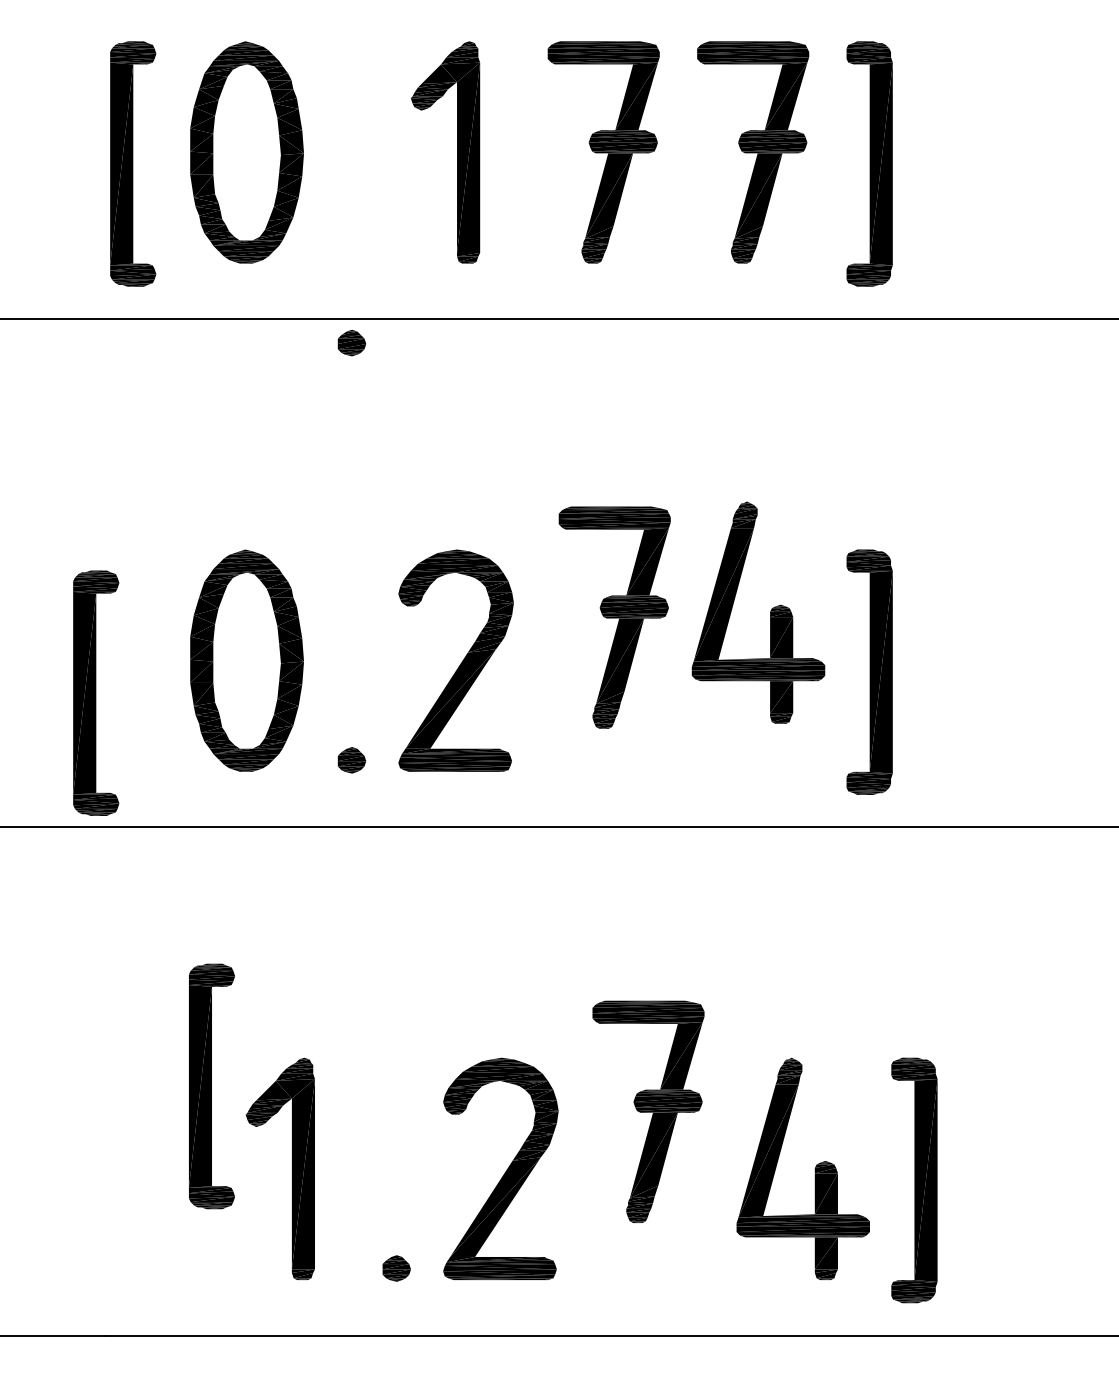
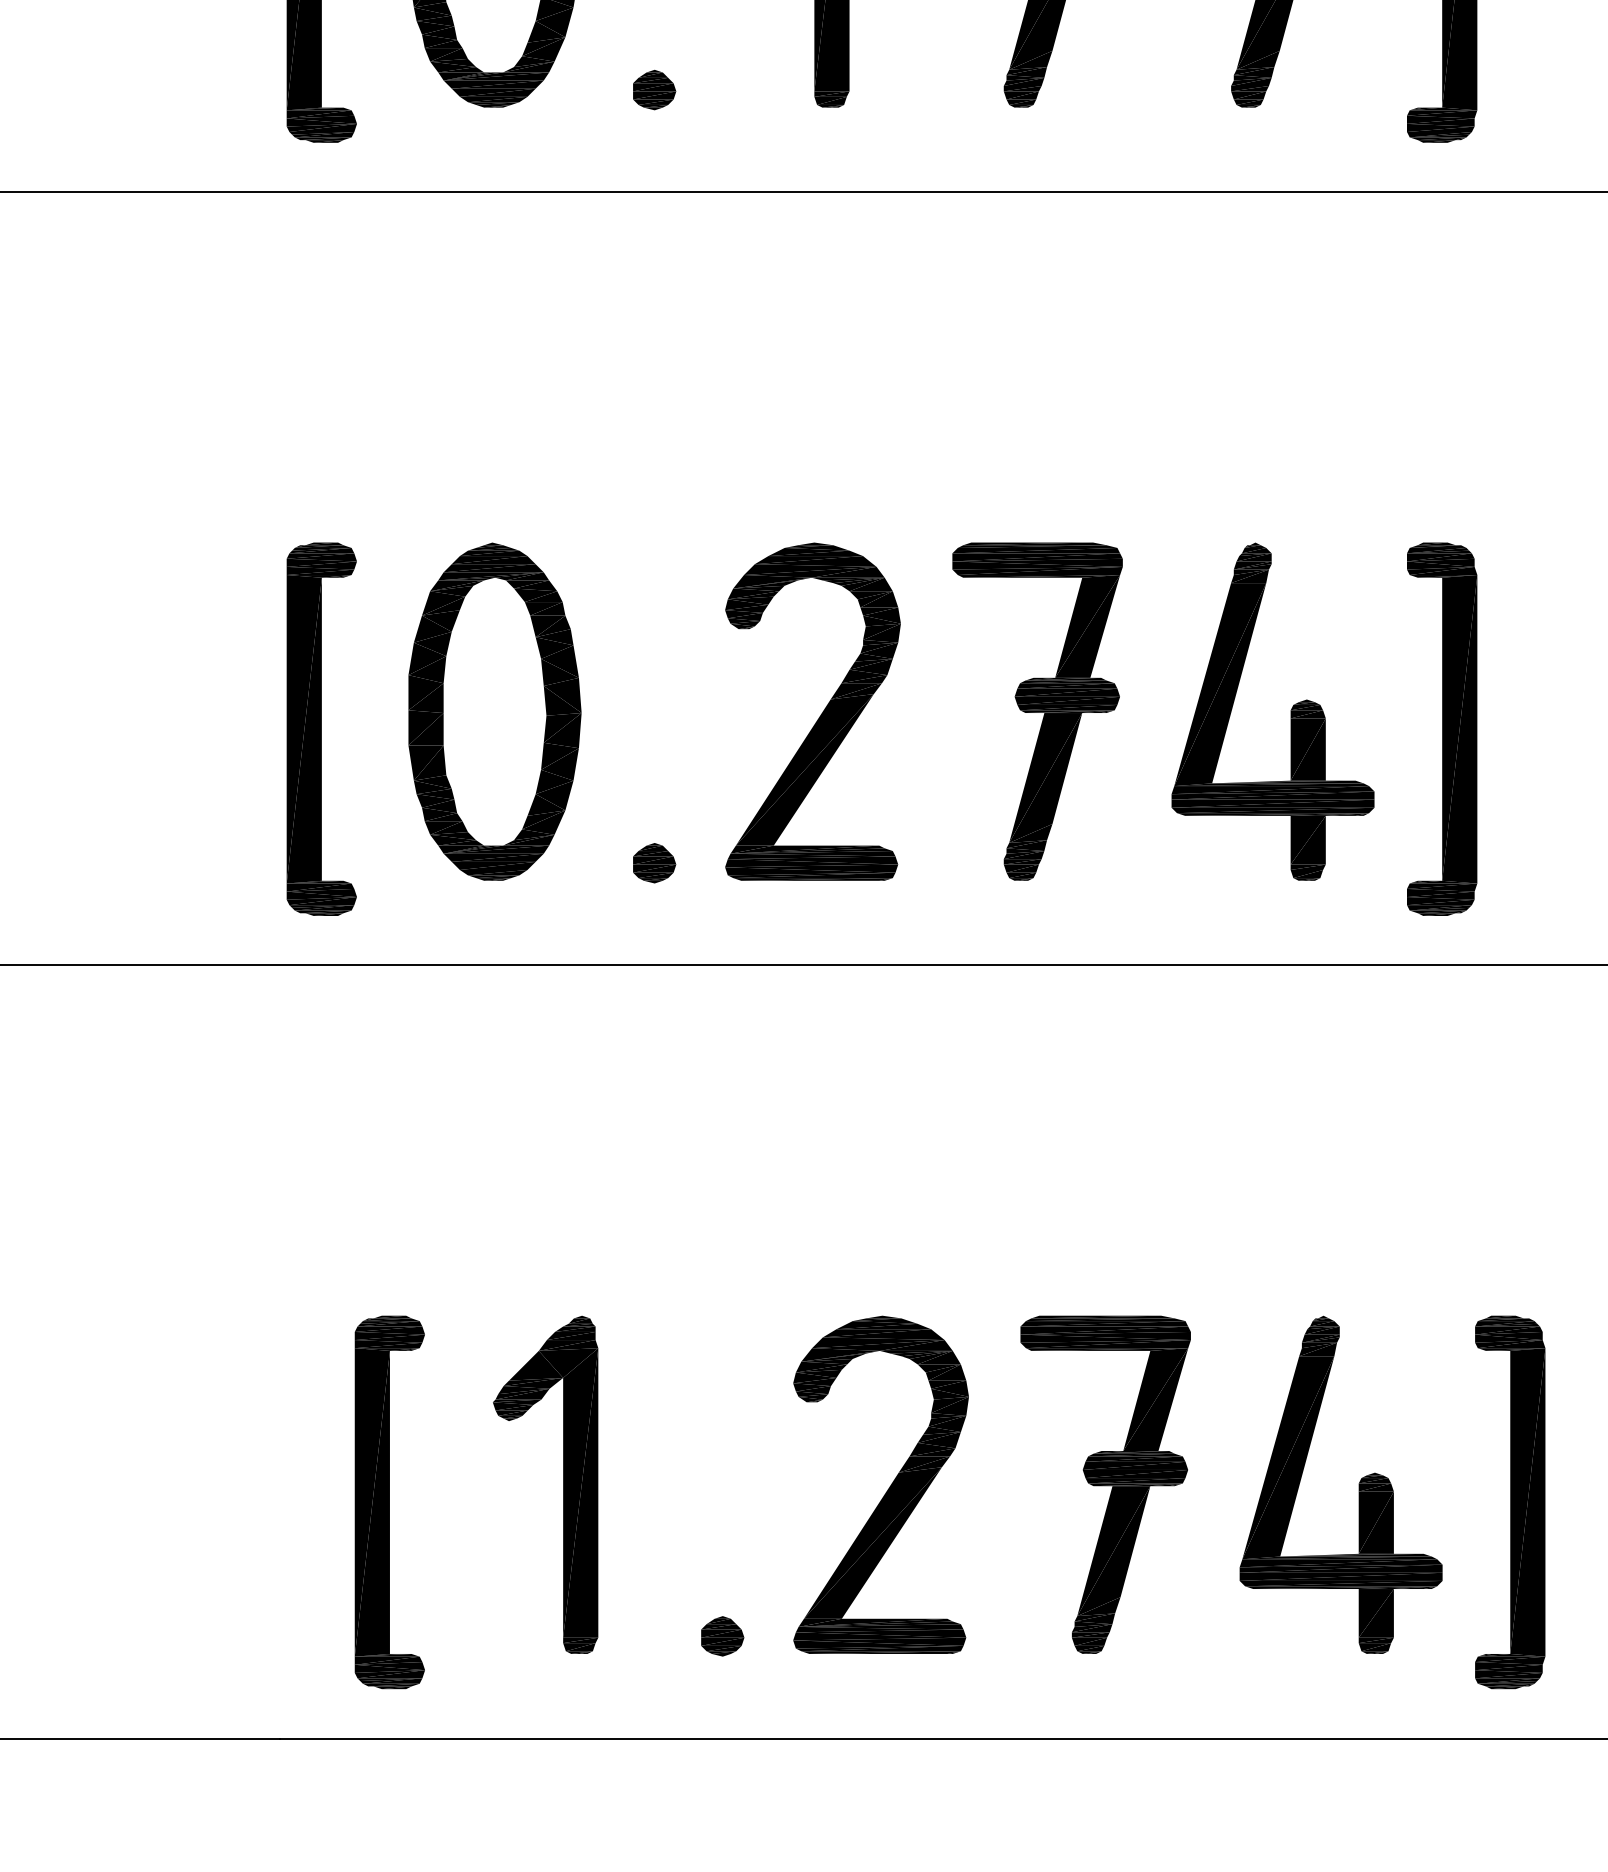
part: (351, 342) -> (653, 89), moved
part: (770, 612) -> (1291, 711), moved
part: (614, 617) -> (1037, 711), moved
part: (96, 692) -> (322, 728), moved
part: (211, 1086) -> (389, 1502), moved
part: (648, 1111) -> (1105, 1484), moved

